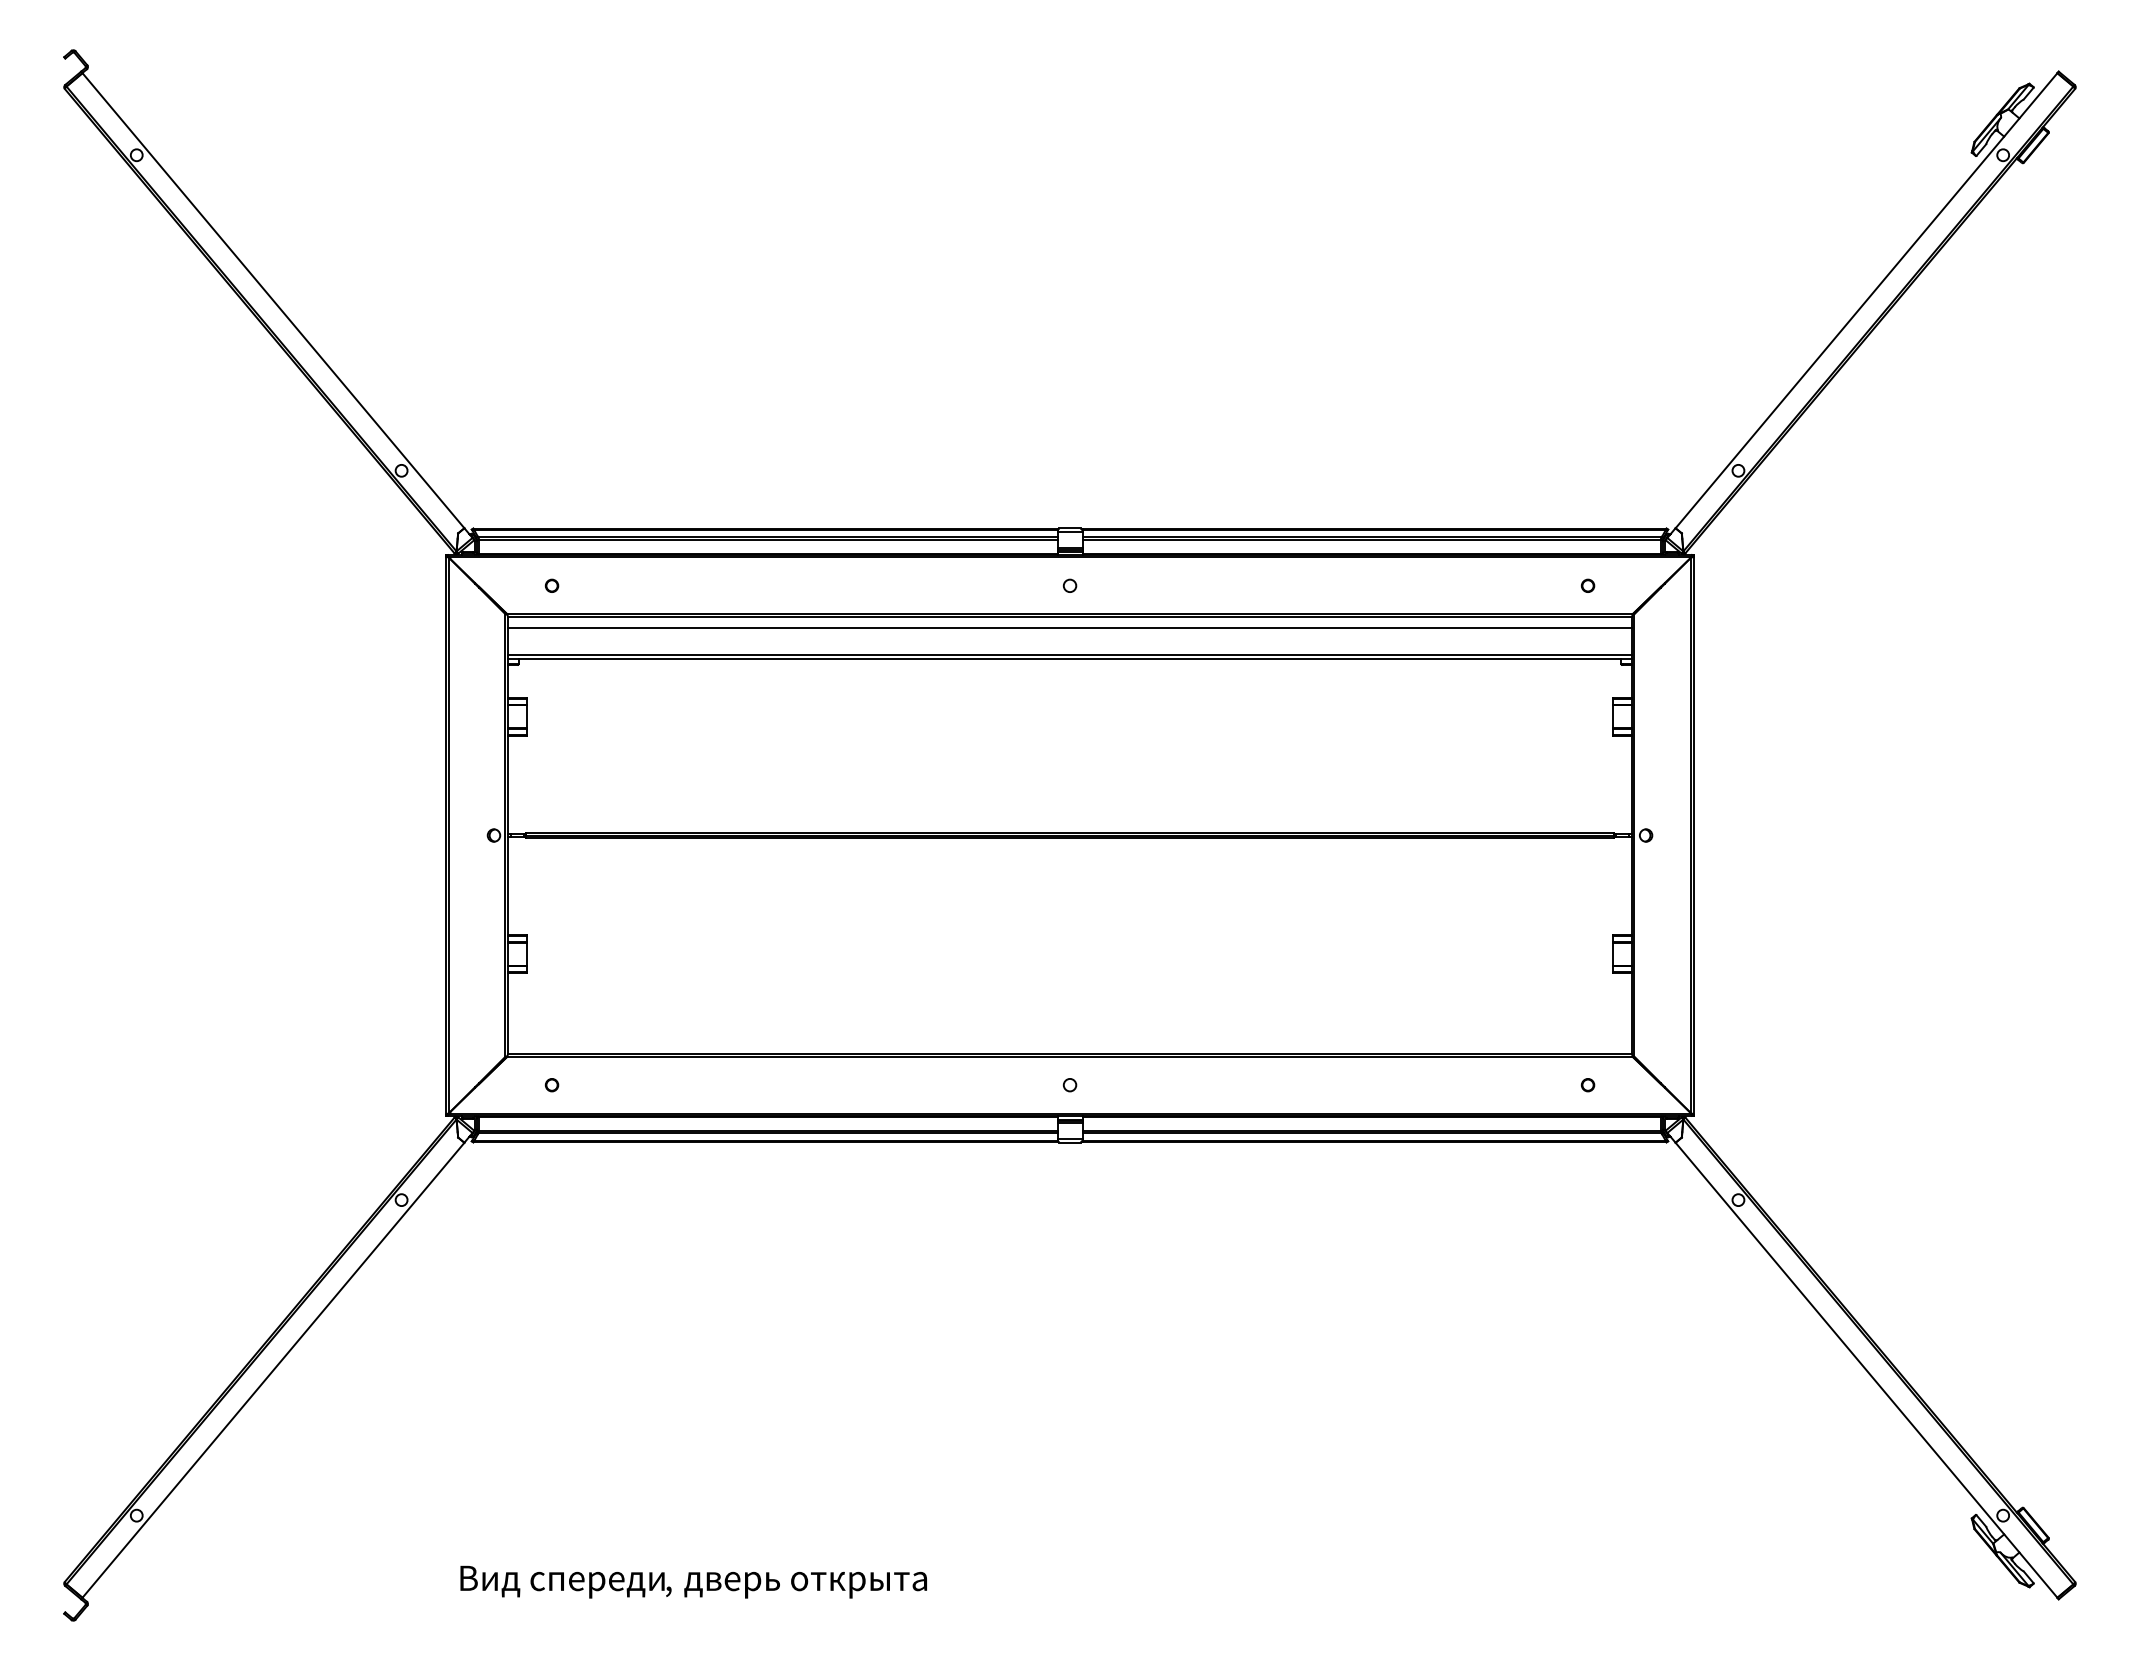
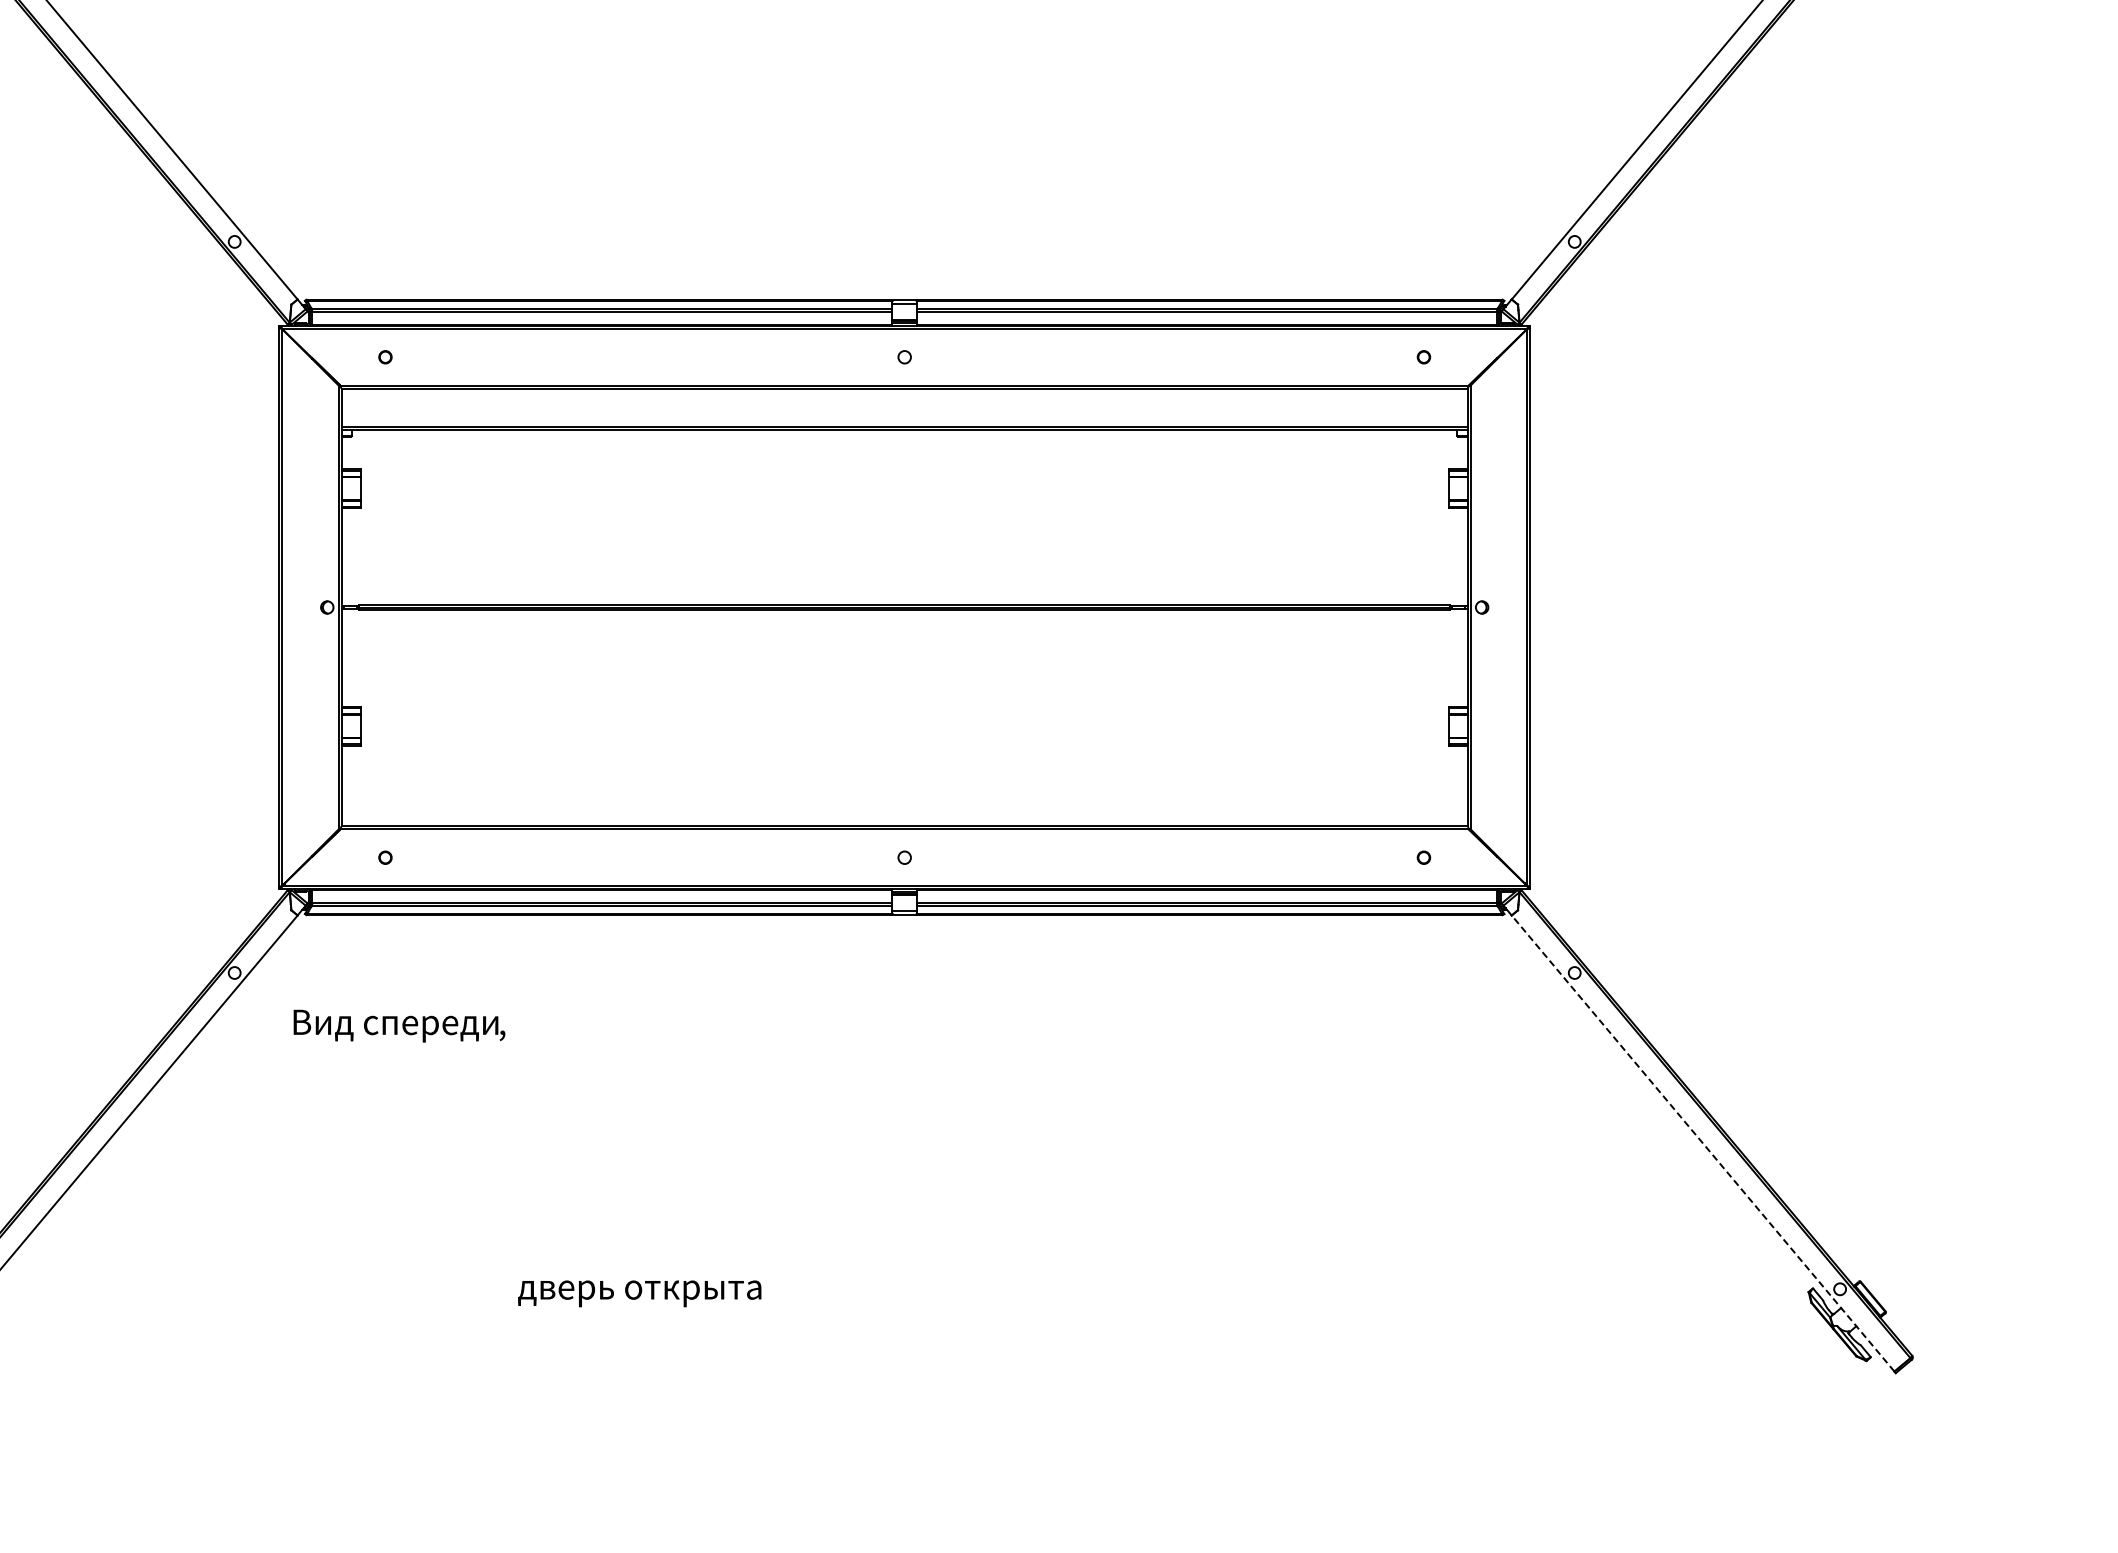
line: (1069, 627) -> (904, 398), removed
line: (1866, 1370) -> (1703, 1143), solid -> dashed
text: (565, 1581) -> (398, 1025), moved
text: (805, 1584) -> (639, 1293), moved

